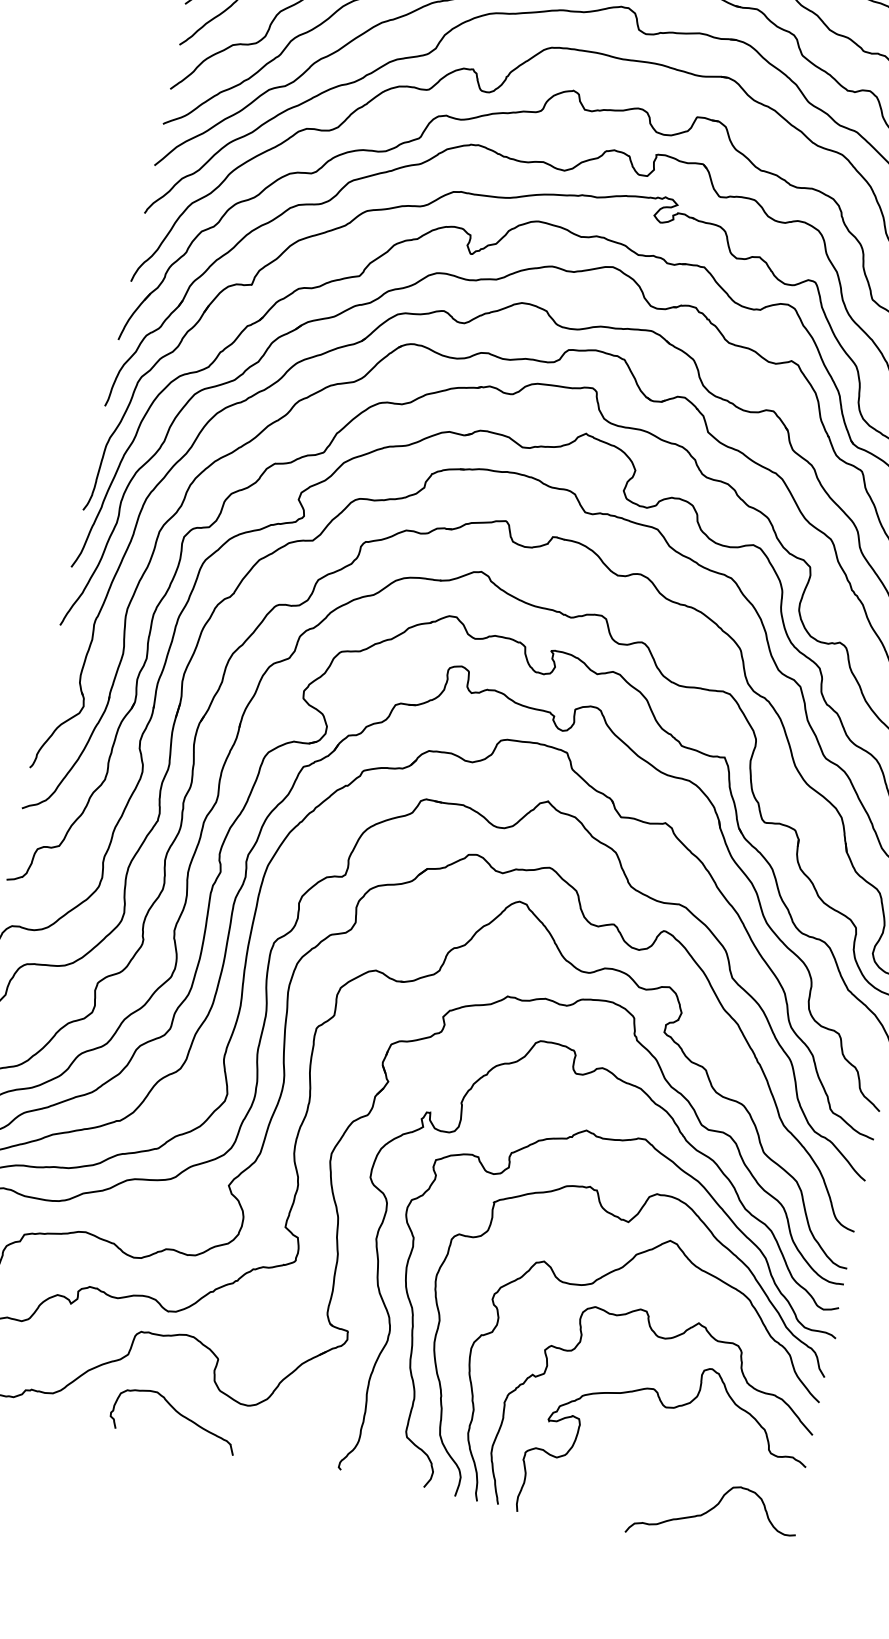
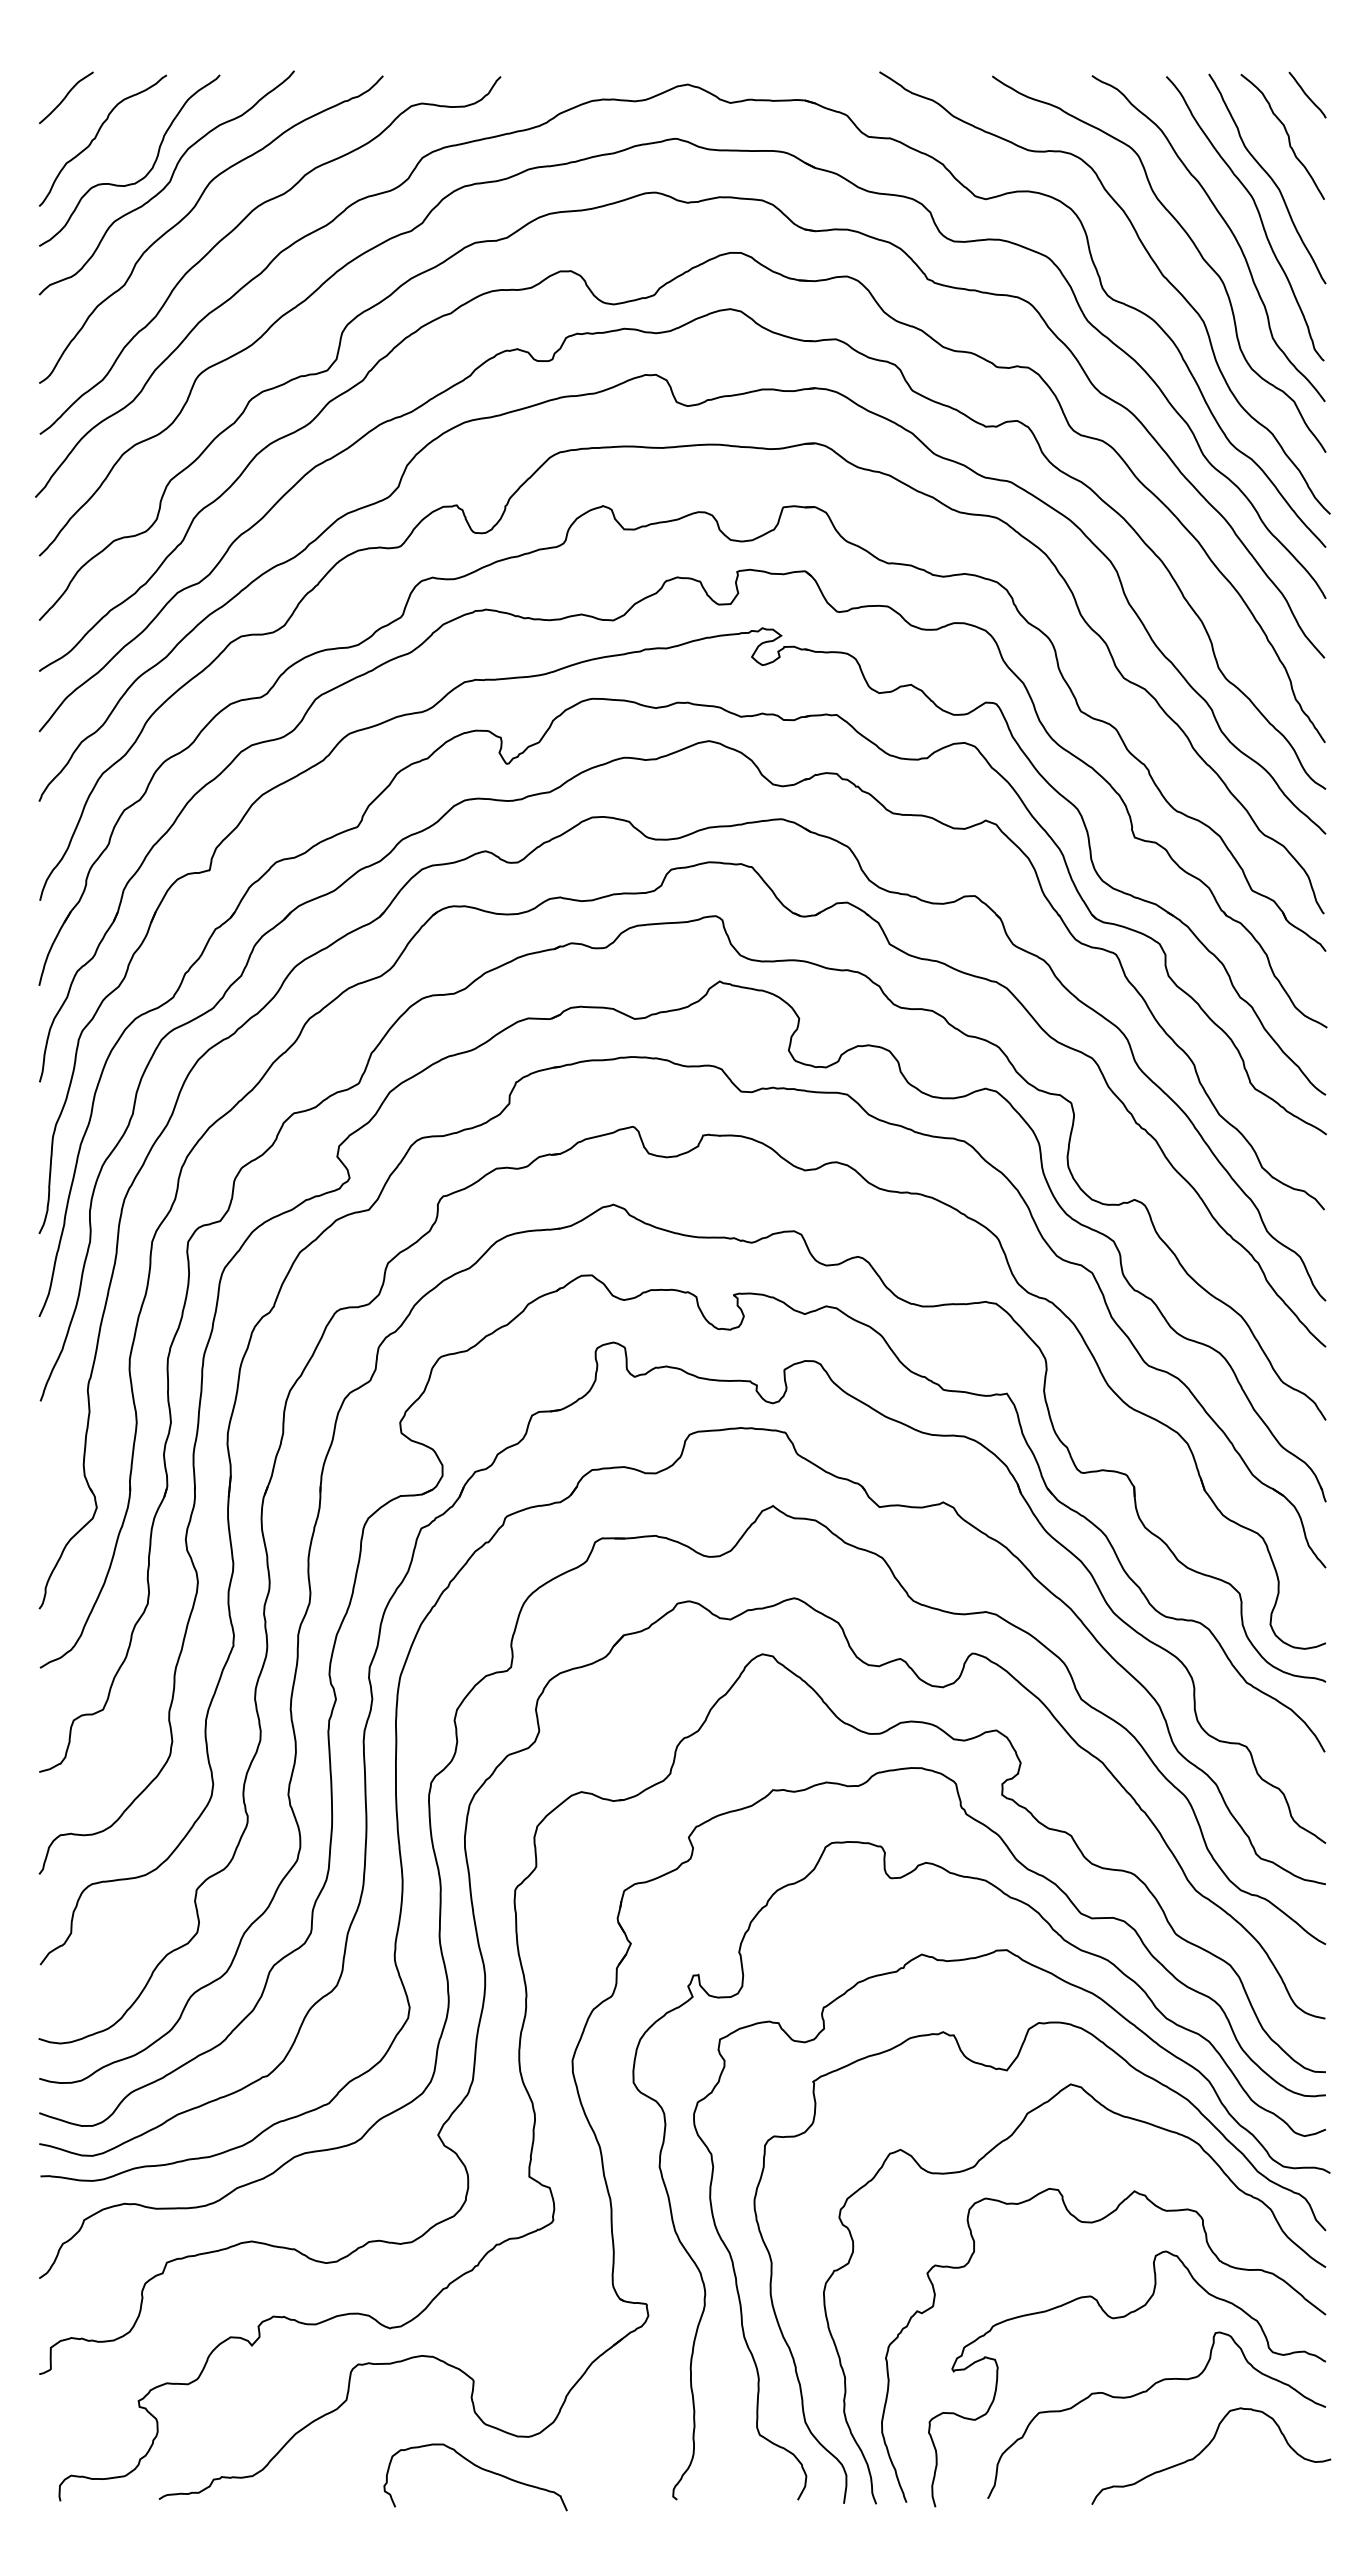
curve: (178, 1414) -> (479, 2468), moved
curve: (678, 1463) -> (1146, 2392), added

